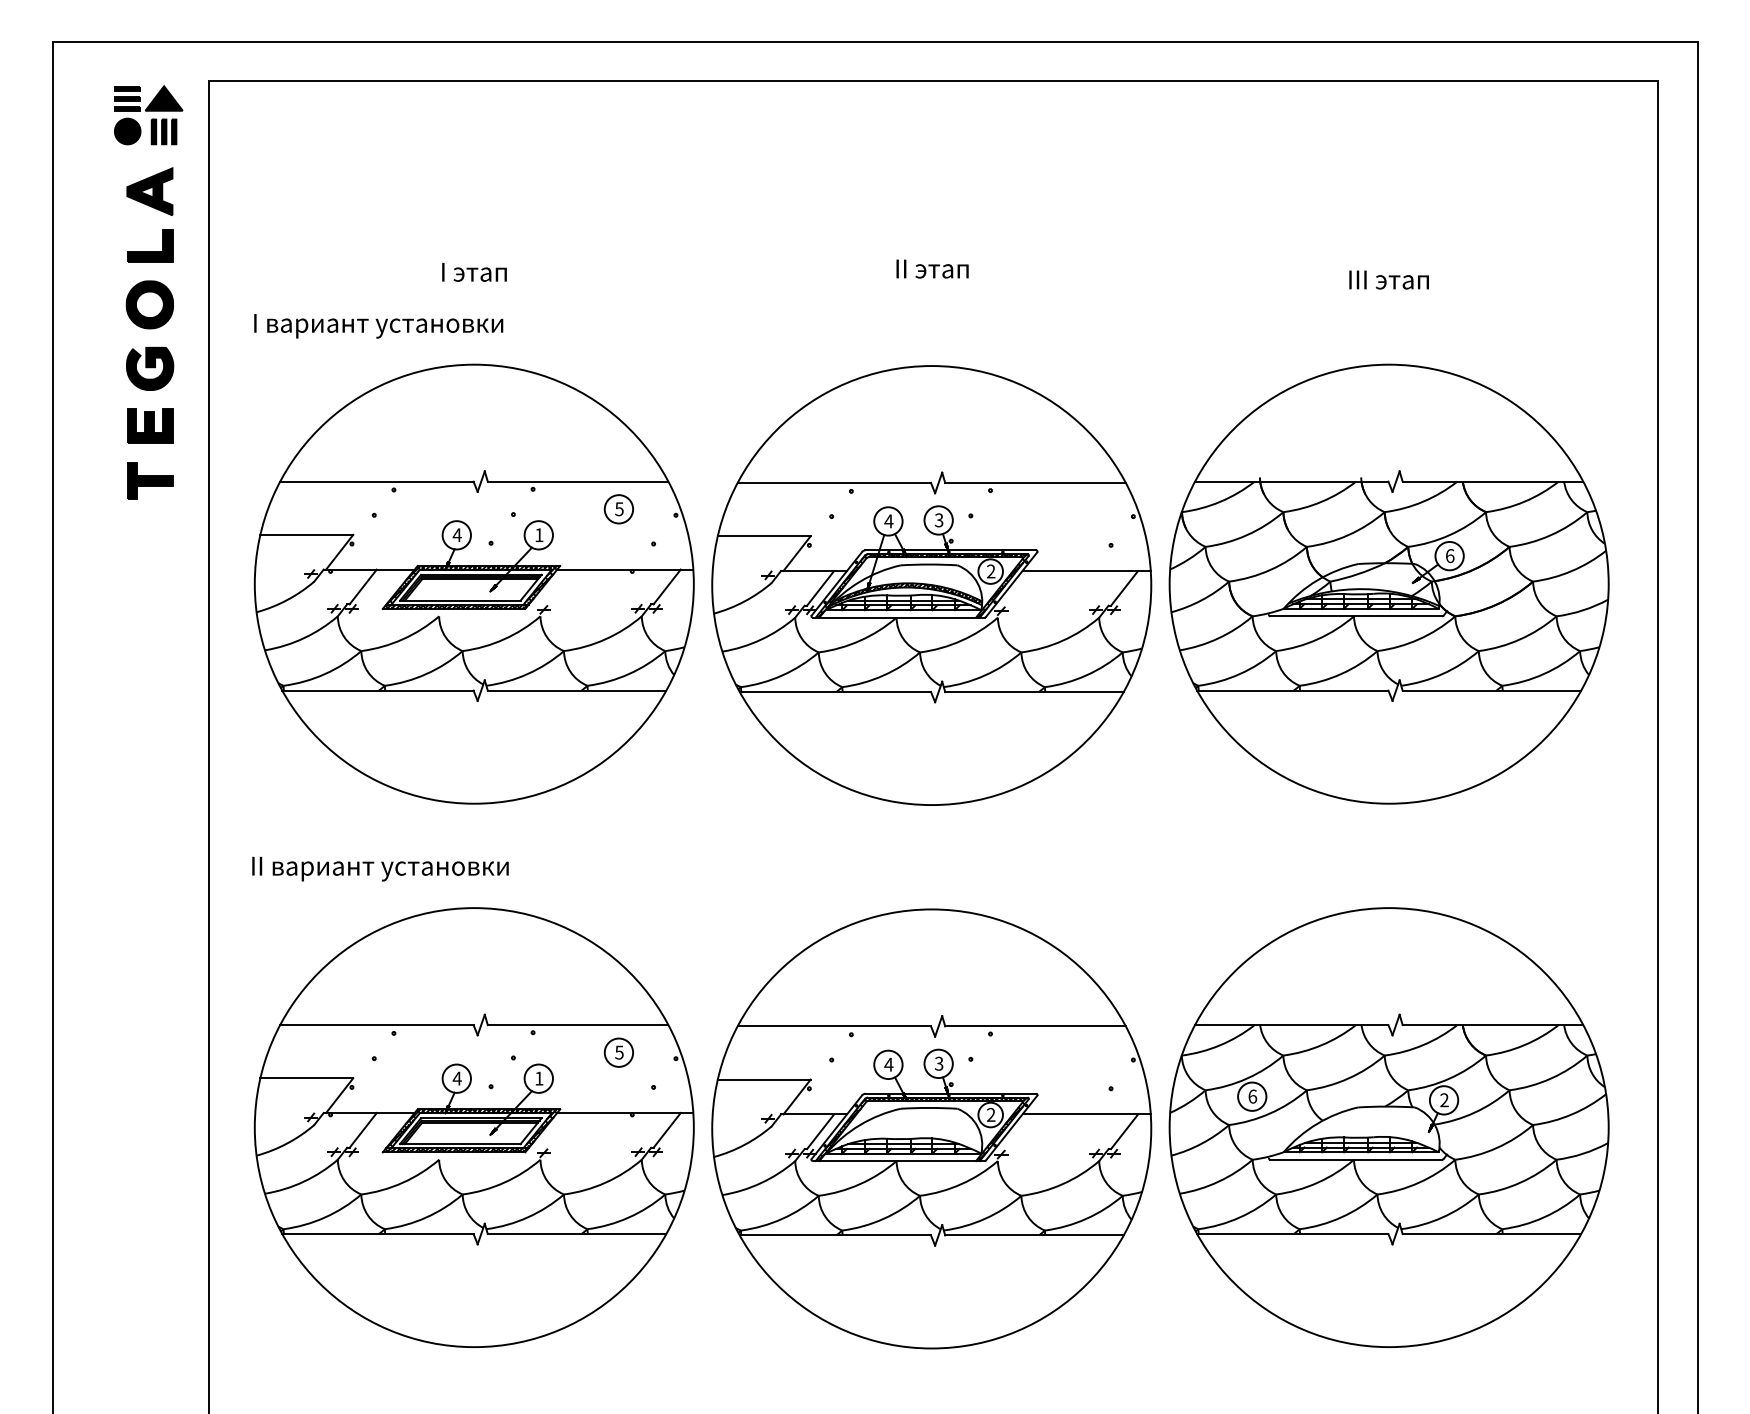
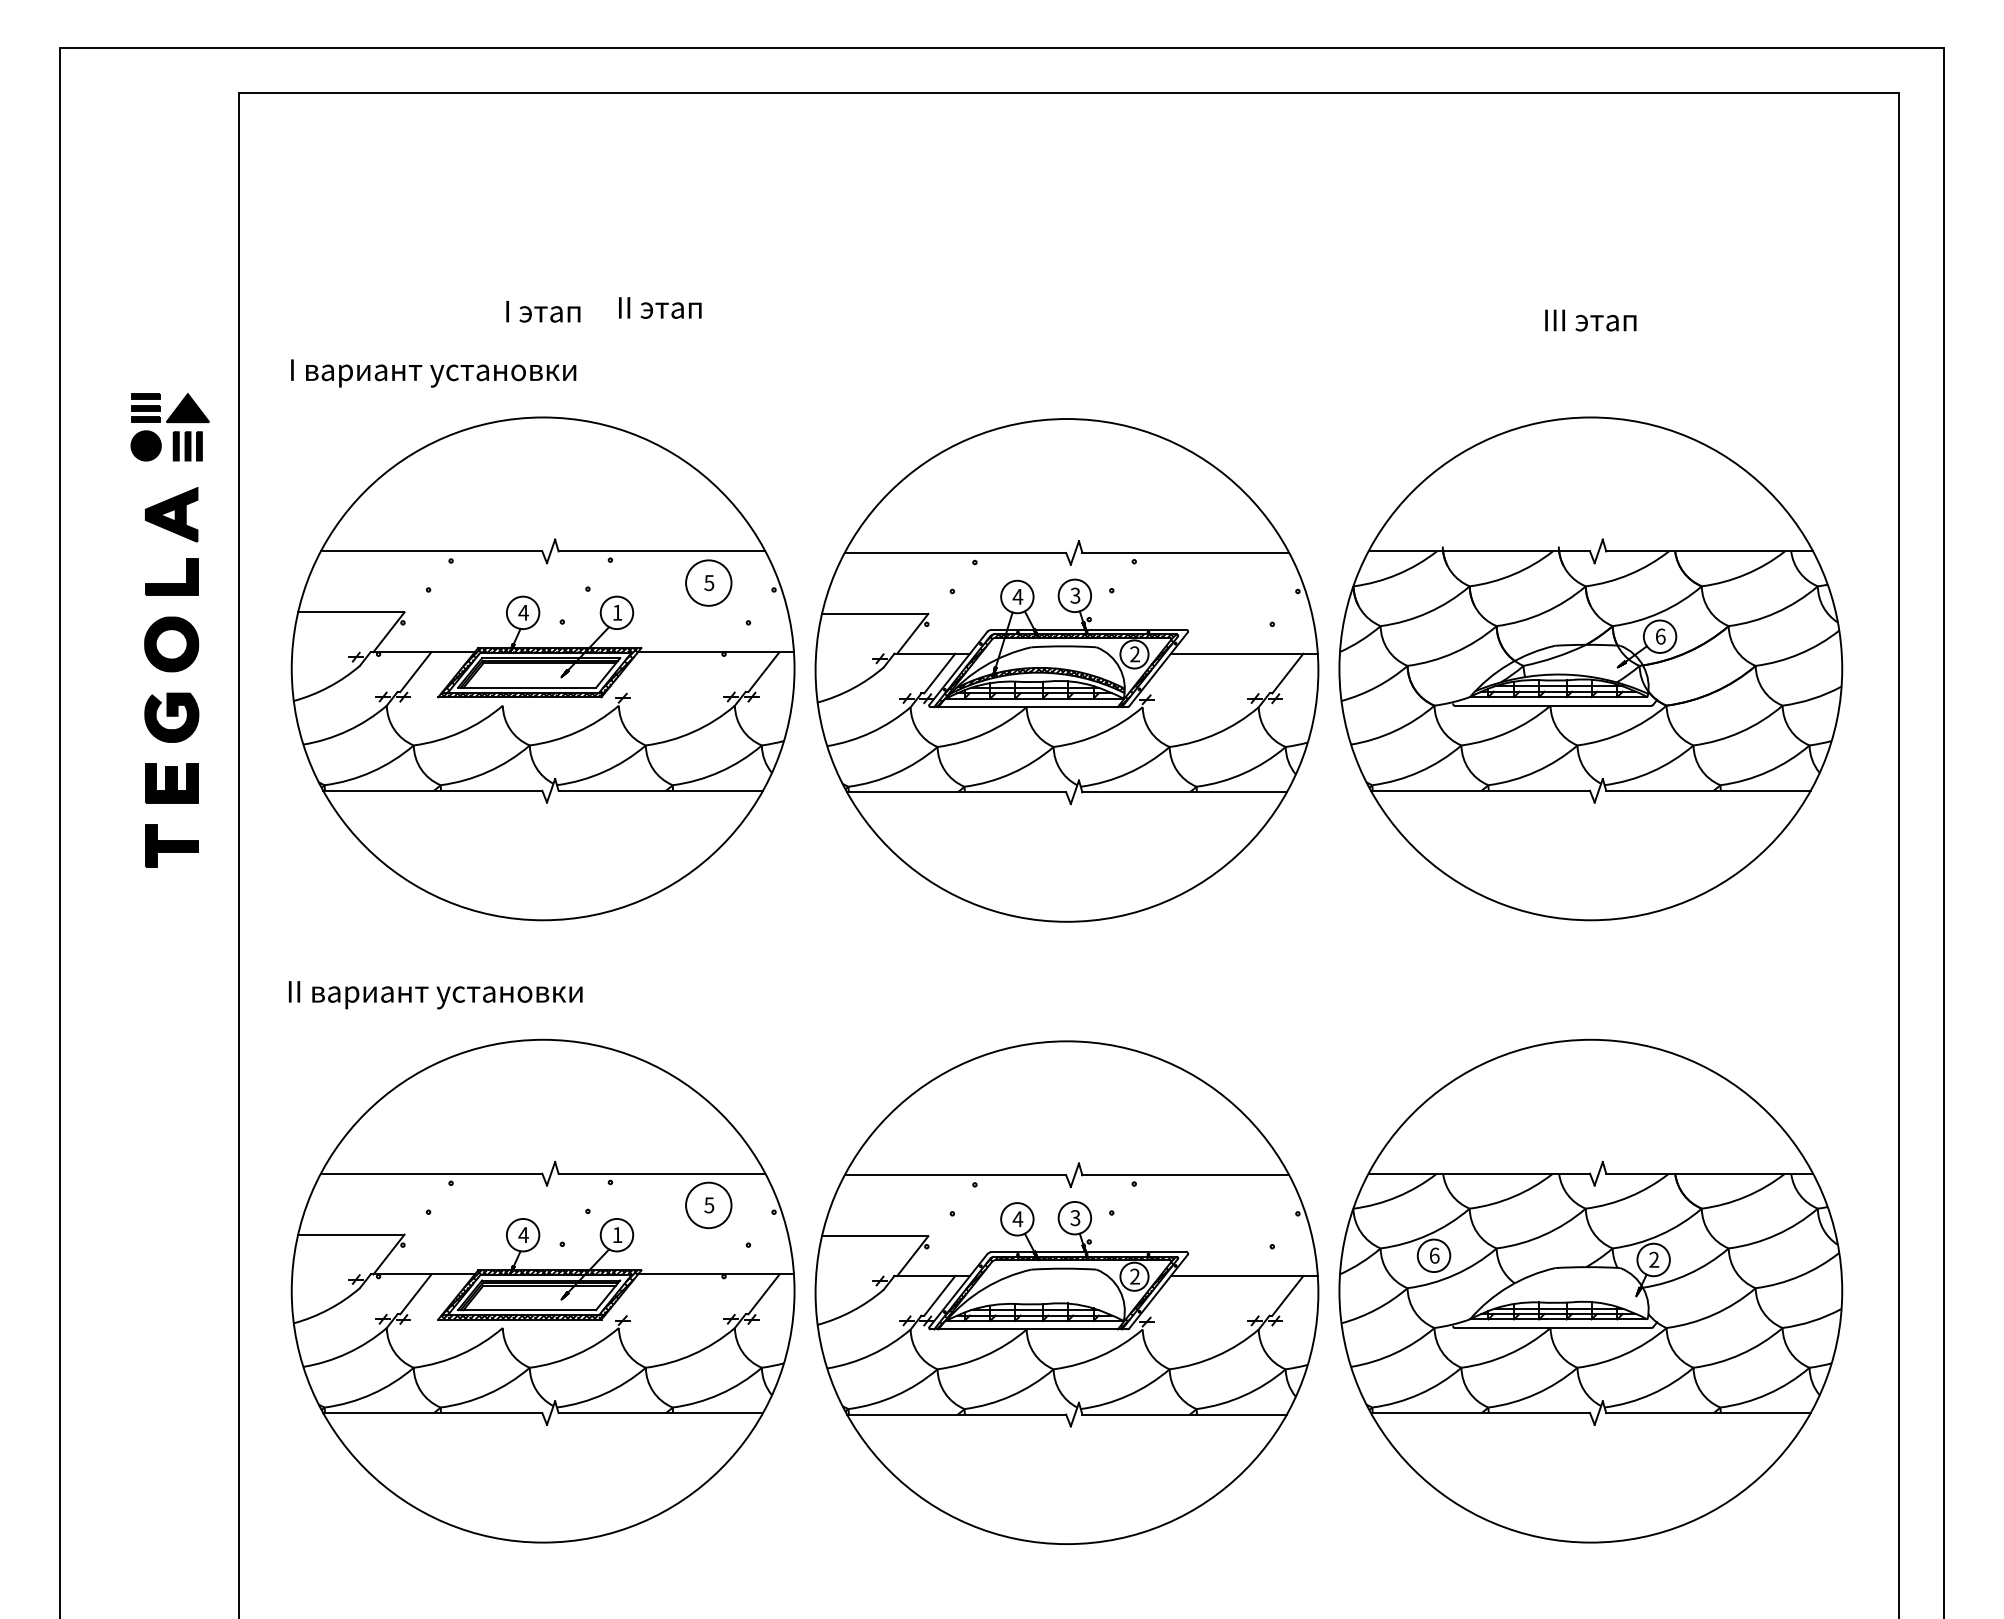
text: (932, 268) -> (660, 307), moved
part: (148, 292) -> (170, 630), moved
circle: (618, 509) -> (708, 583), size x1.4
circle: (618, 1052) -> (708, 1205), size x1.4

